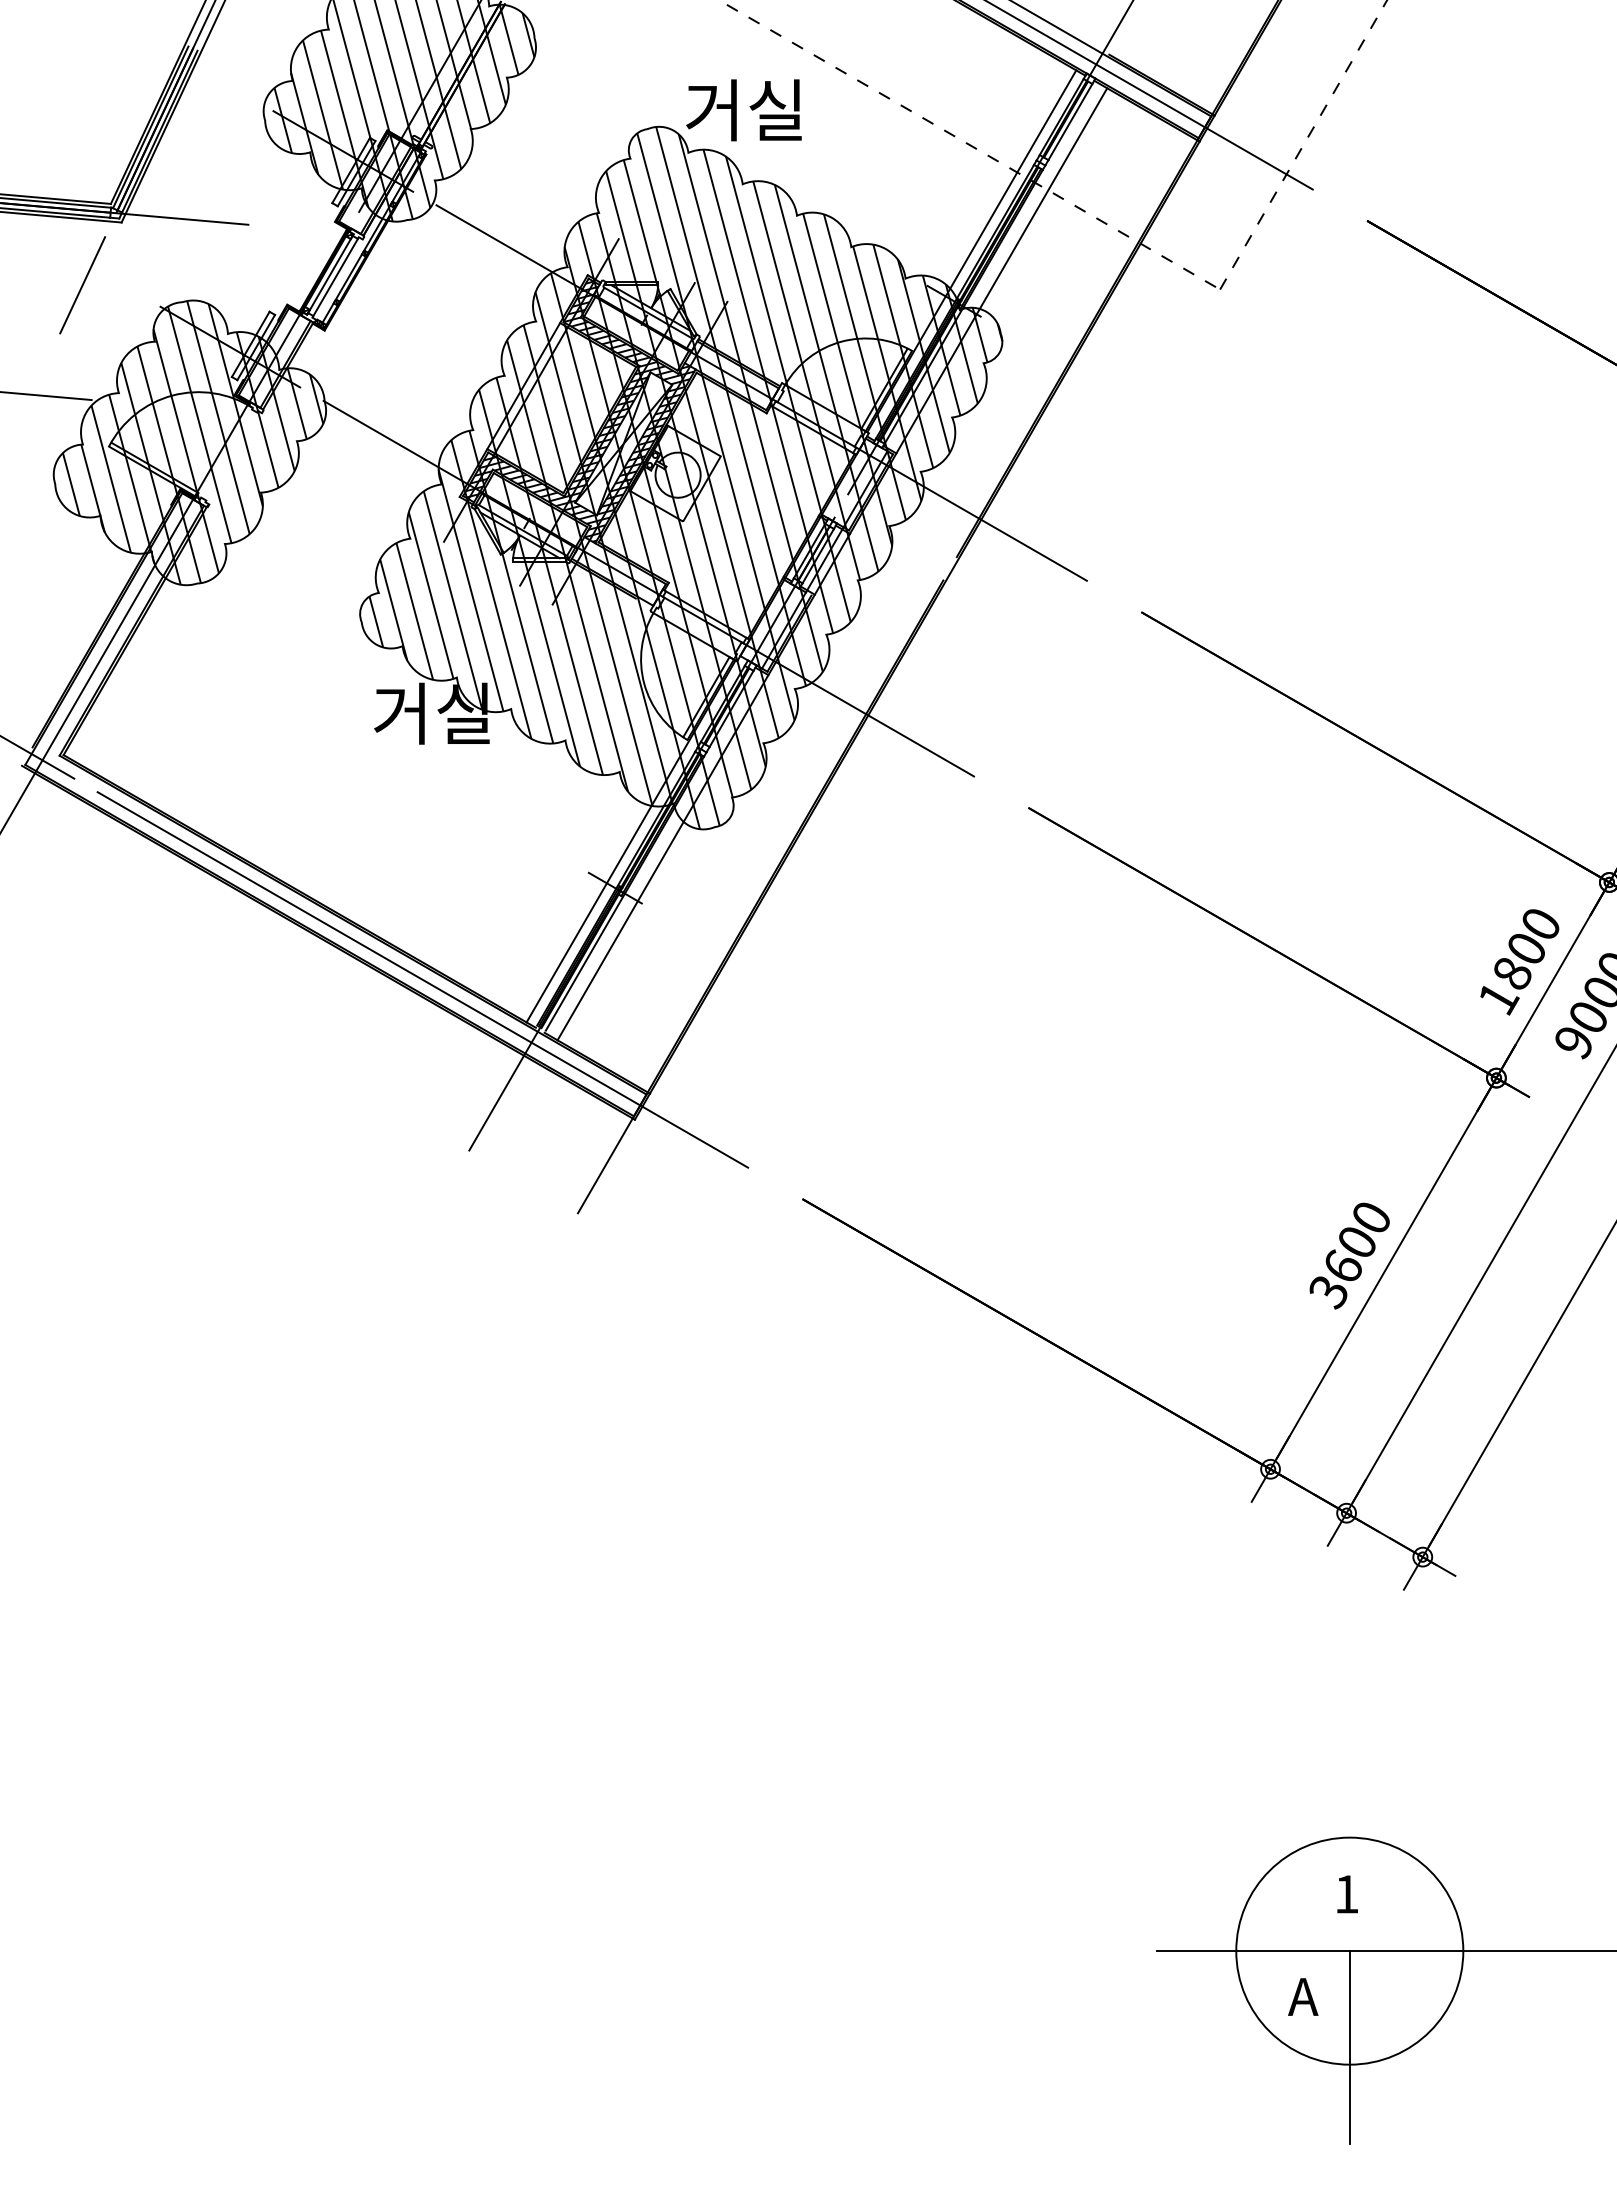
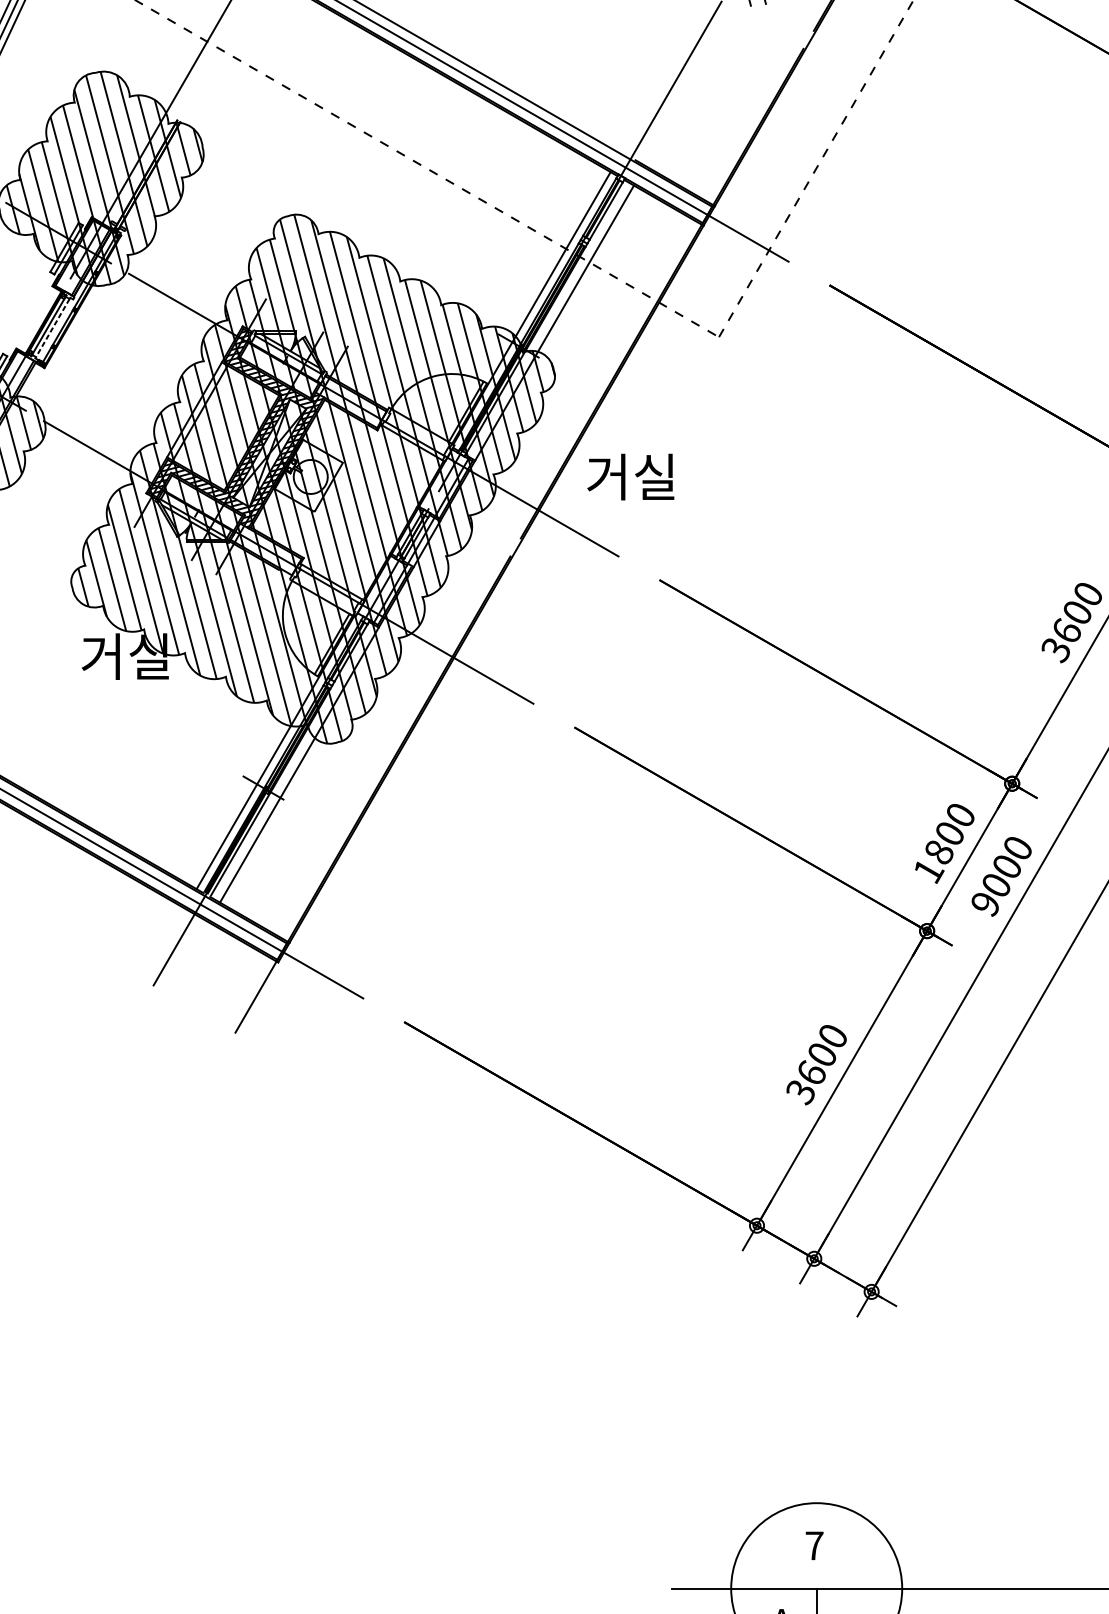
text: (743, 110) -> (630, 477), moved
line: (335, 277) -> (52, 328), solid -> dashed
text: (1346, 1894) -> (814, 1546), 1 -> 7

